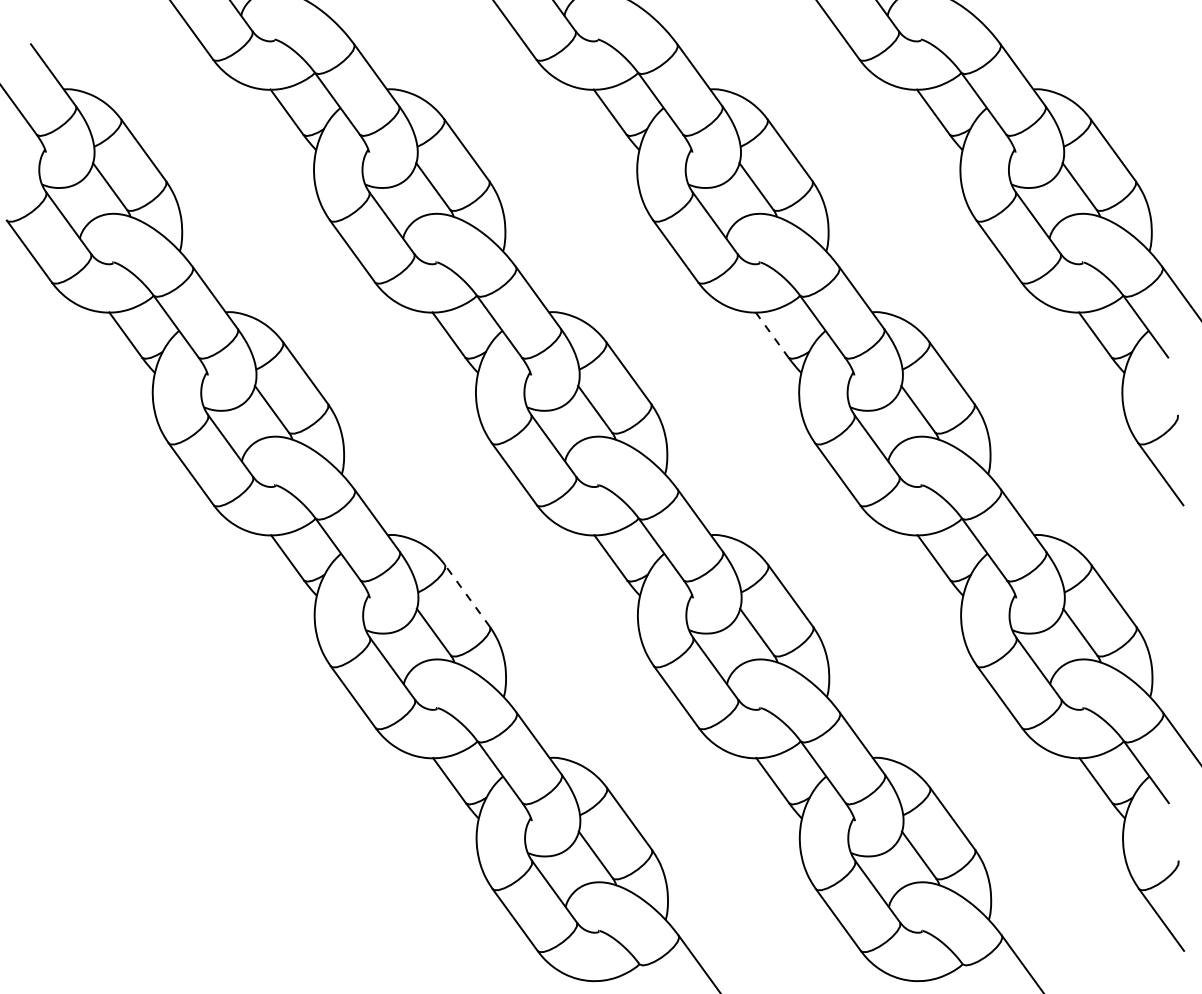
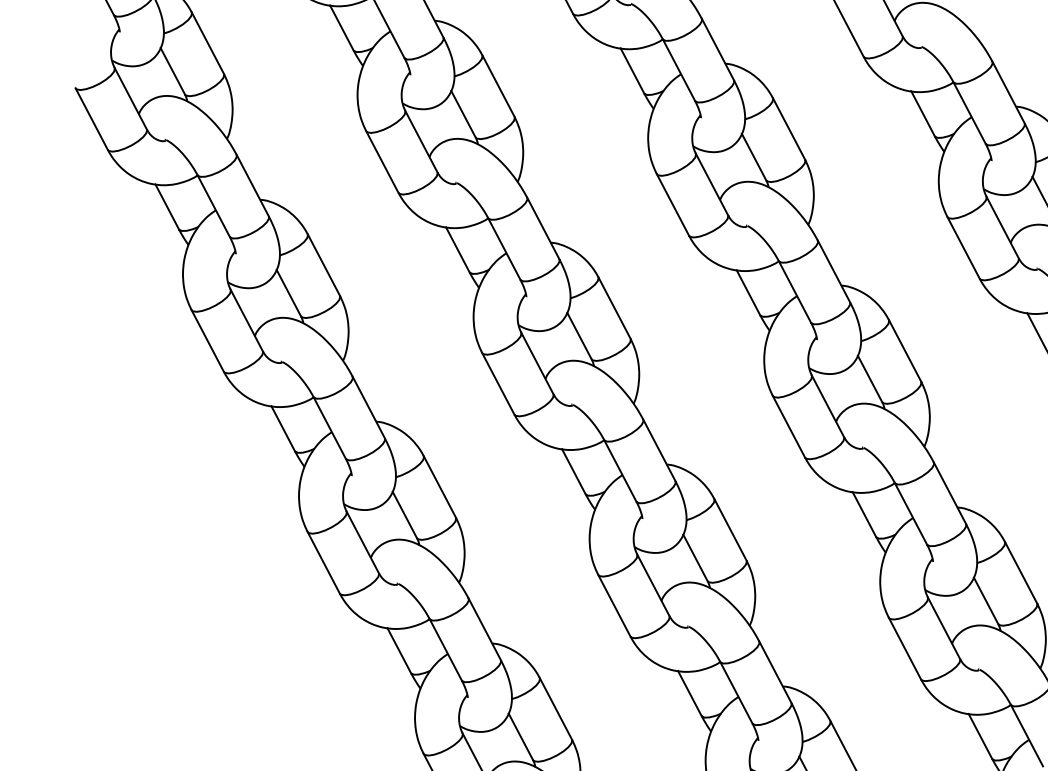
line: (772, 334) -> (748, 292), dashed -> solid
line: (467, 595) -> (439, 486), dashed -> solid

